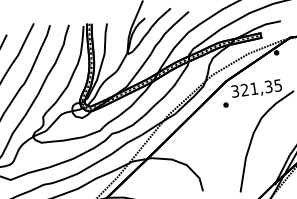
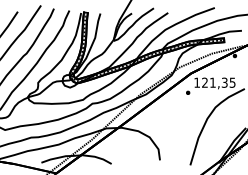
text: (234, 91) -> (196, 82), 321,35 -> 121,35

